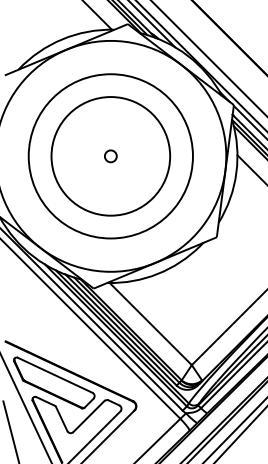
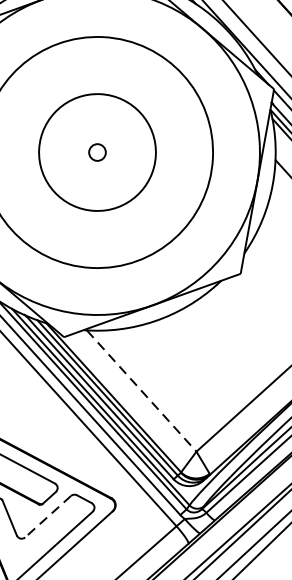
circle: (110, 156) -> (97, 152), size x0.7
line: (151, 324) -> (142, 391), solid -> dashed
line: (88, 416) -> (47, 516), solid -> dashed

